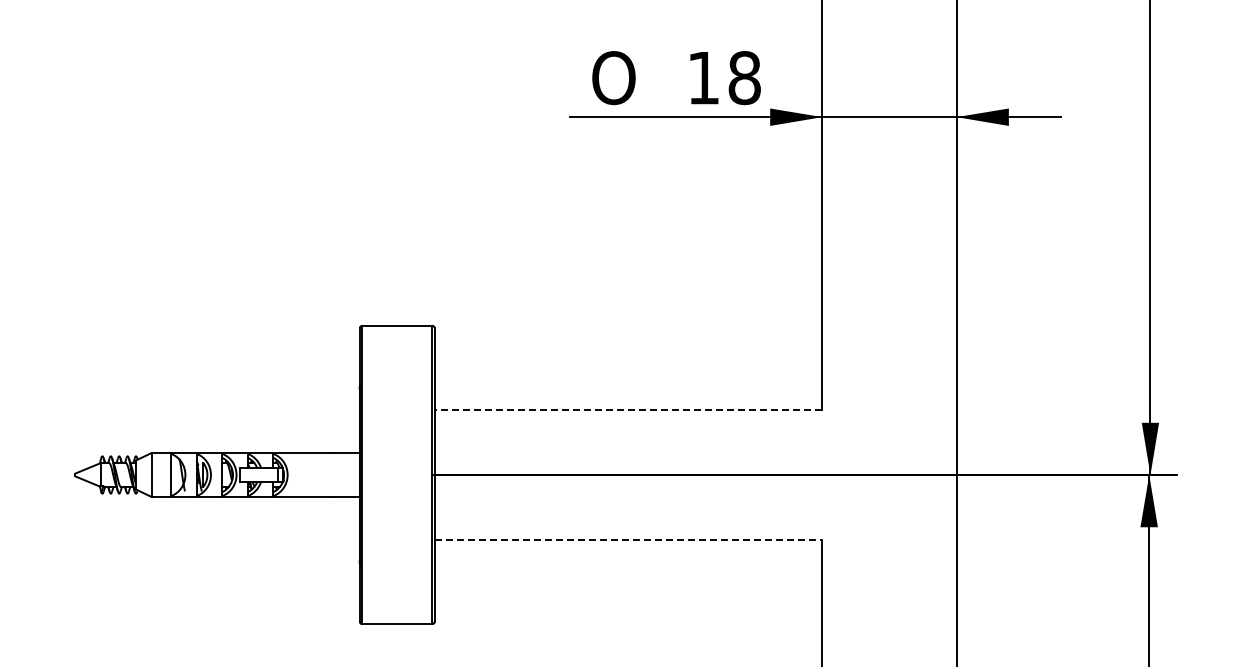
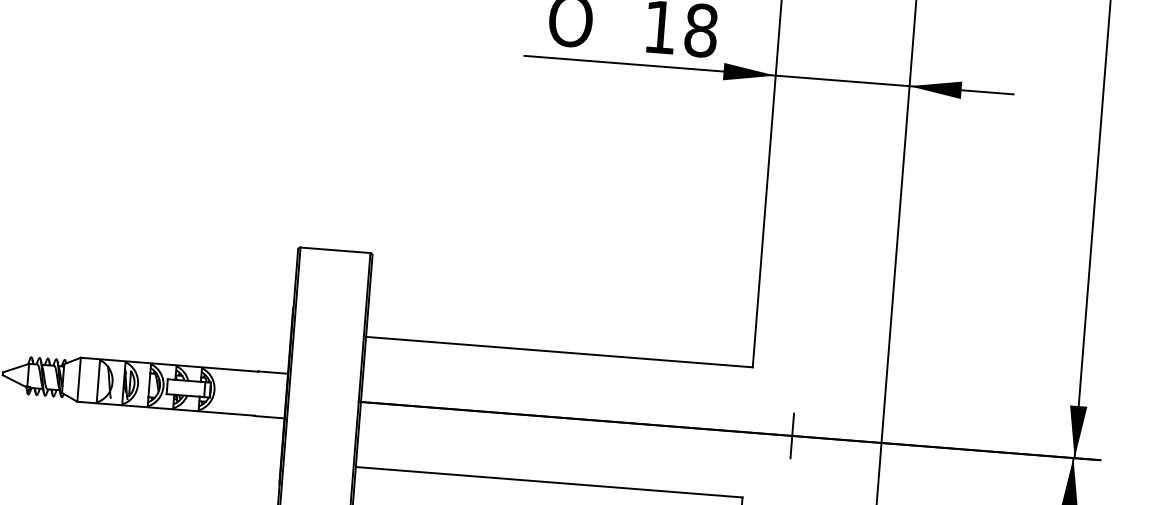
line: (628, 409) -> (559, 351), dashed -> solid
line: (867, 474) -> (792, 435), added
line: (628, 540) -> (549, 482), dashed -> solid

